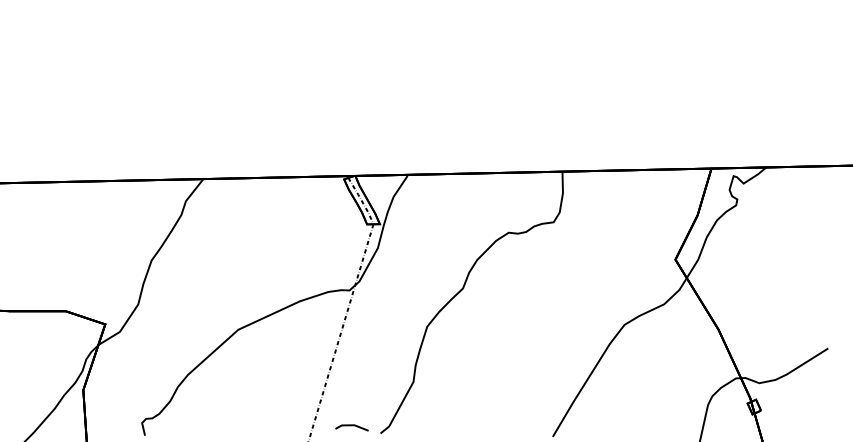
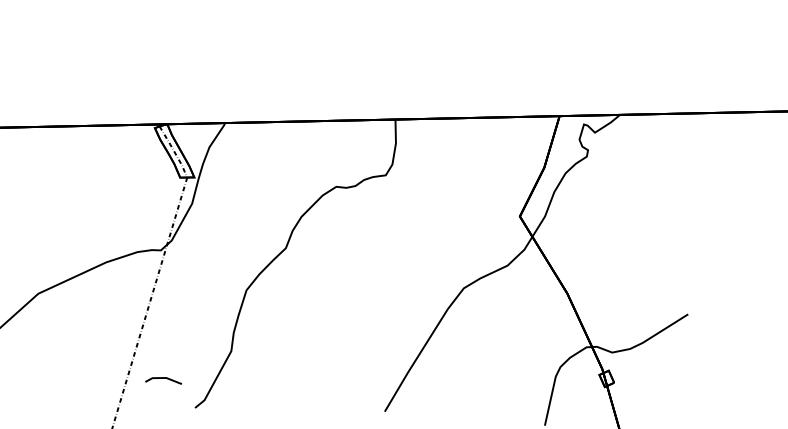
line: (351, 426) -> (163, 379), moved

